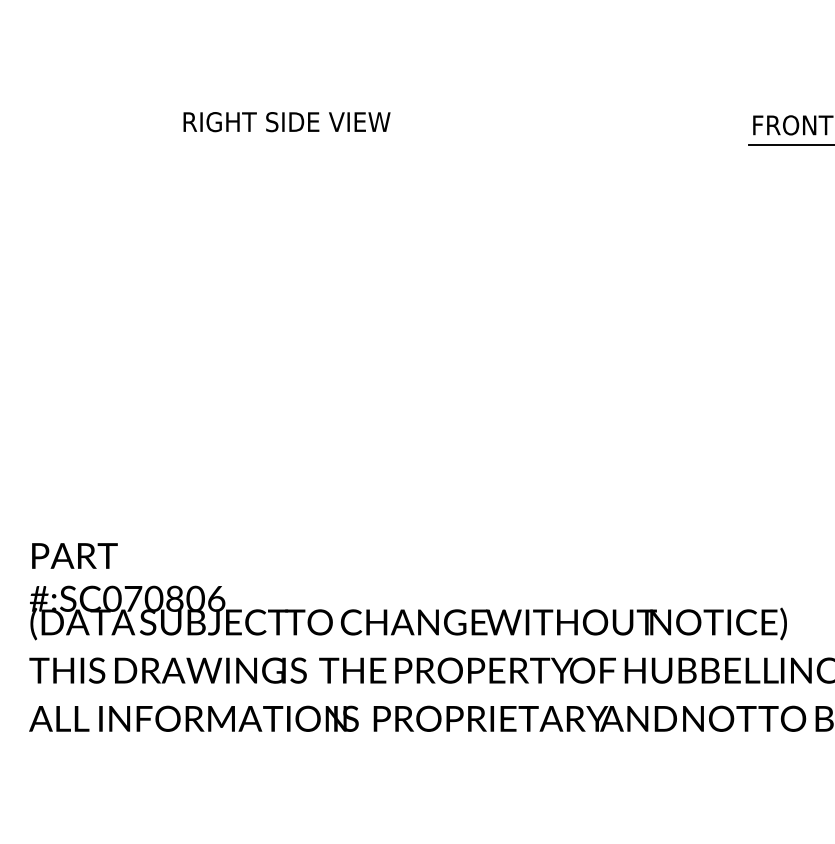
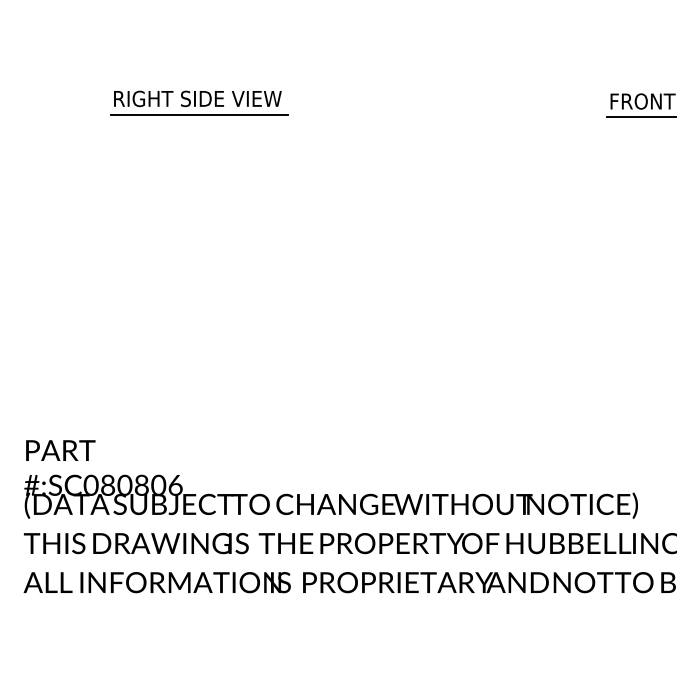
text: (286, 122) -> (197, 99), moved
line: (245, 141) -> (199, 114), added
text: (133, 598) -> (108, 485), #:SC070806 -> #:SC080806

